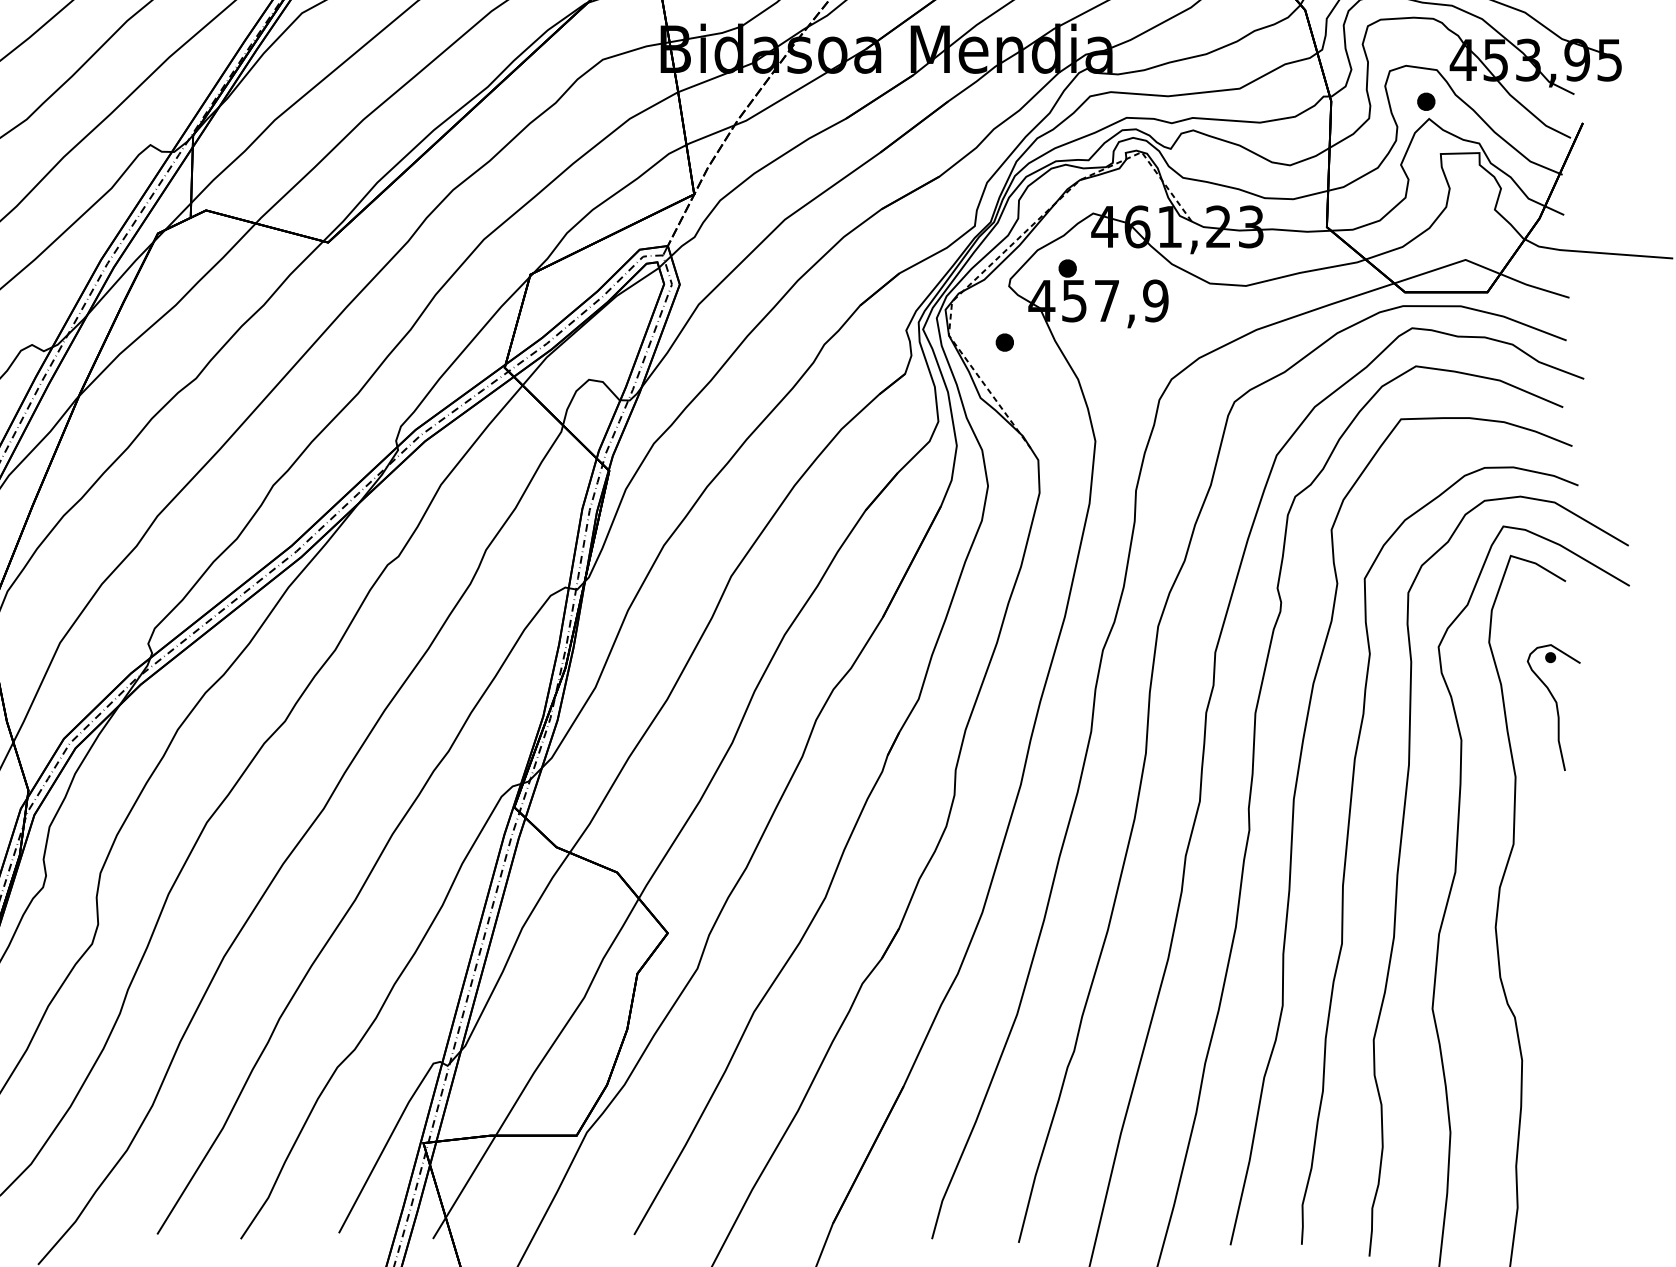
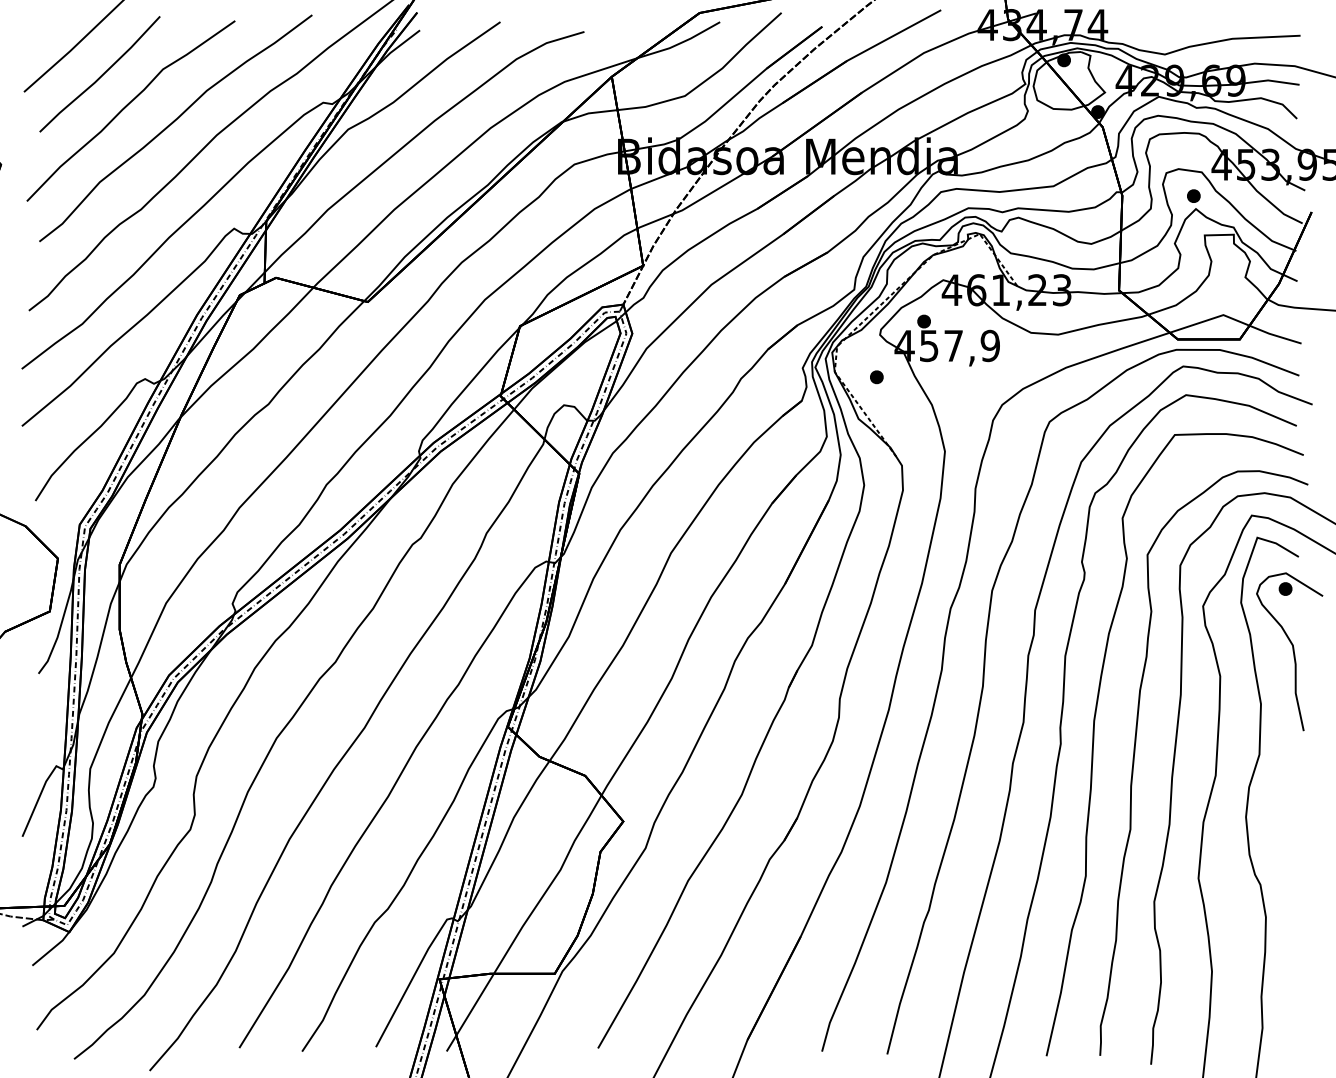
part: (1553, 707) -> (1289, 651), size x1.67

